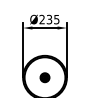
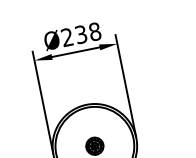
text: (56, 19) -> (94, 31), Ø235 -> Ø238

